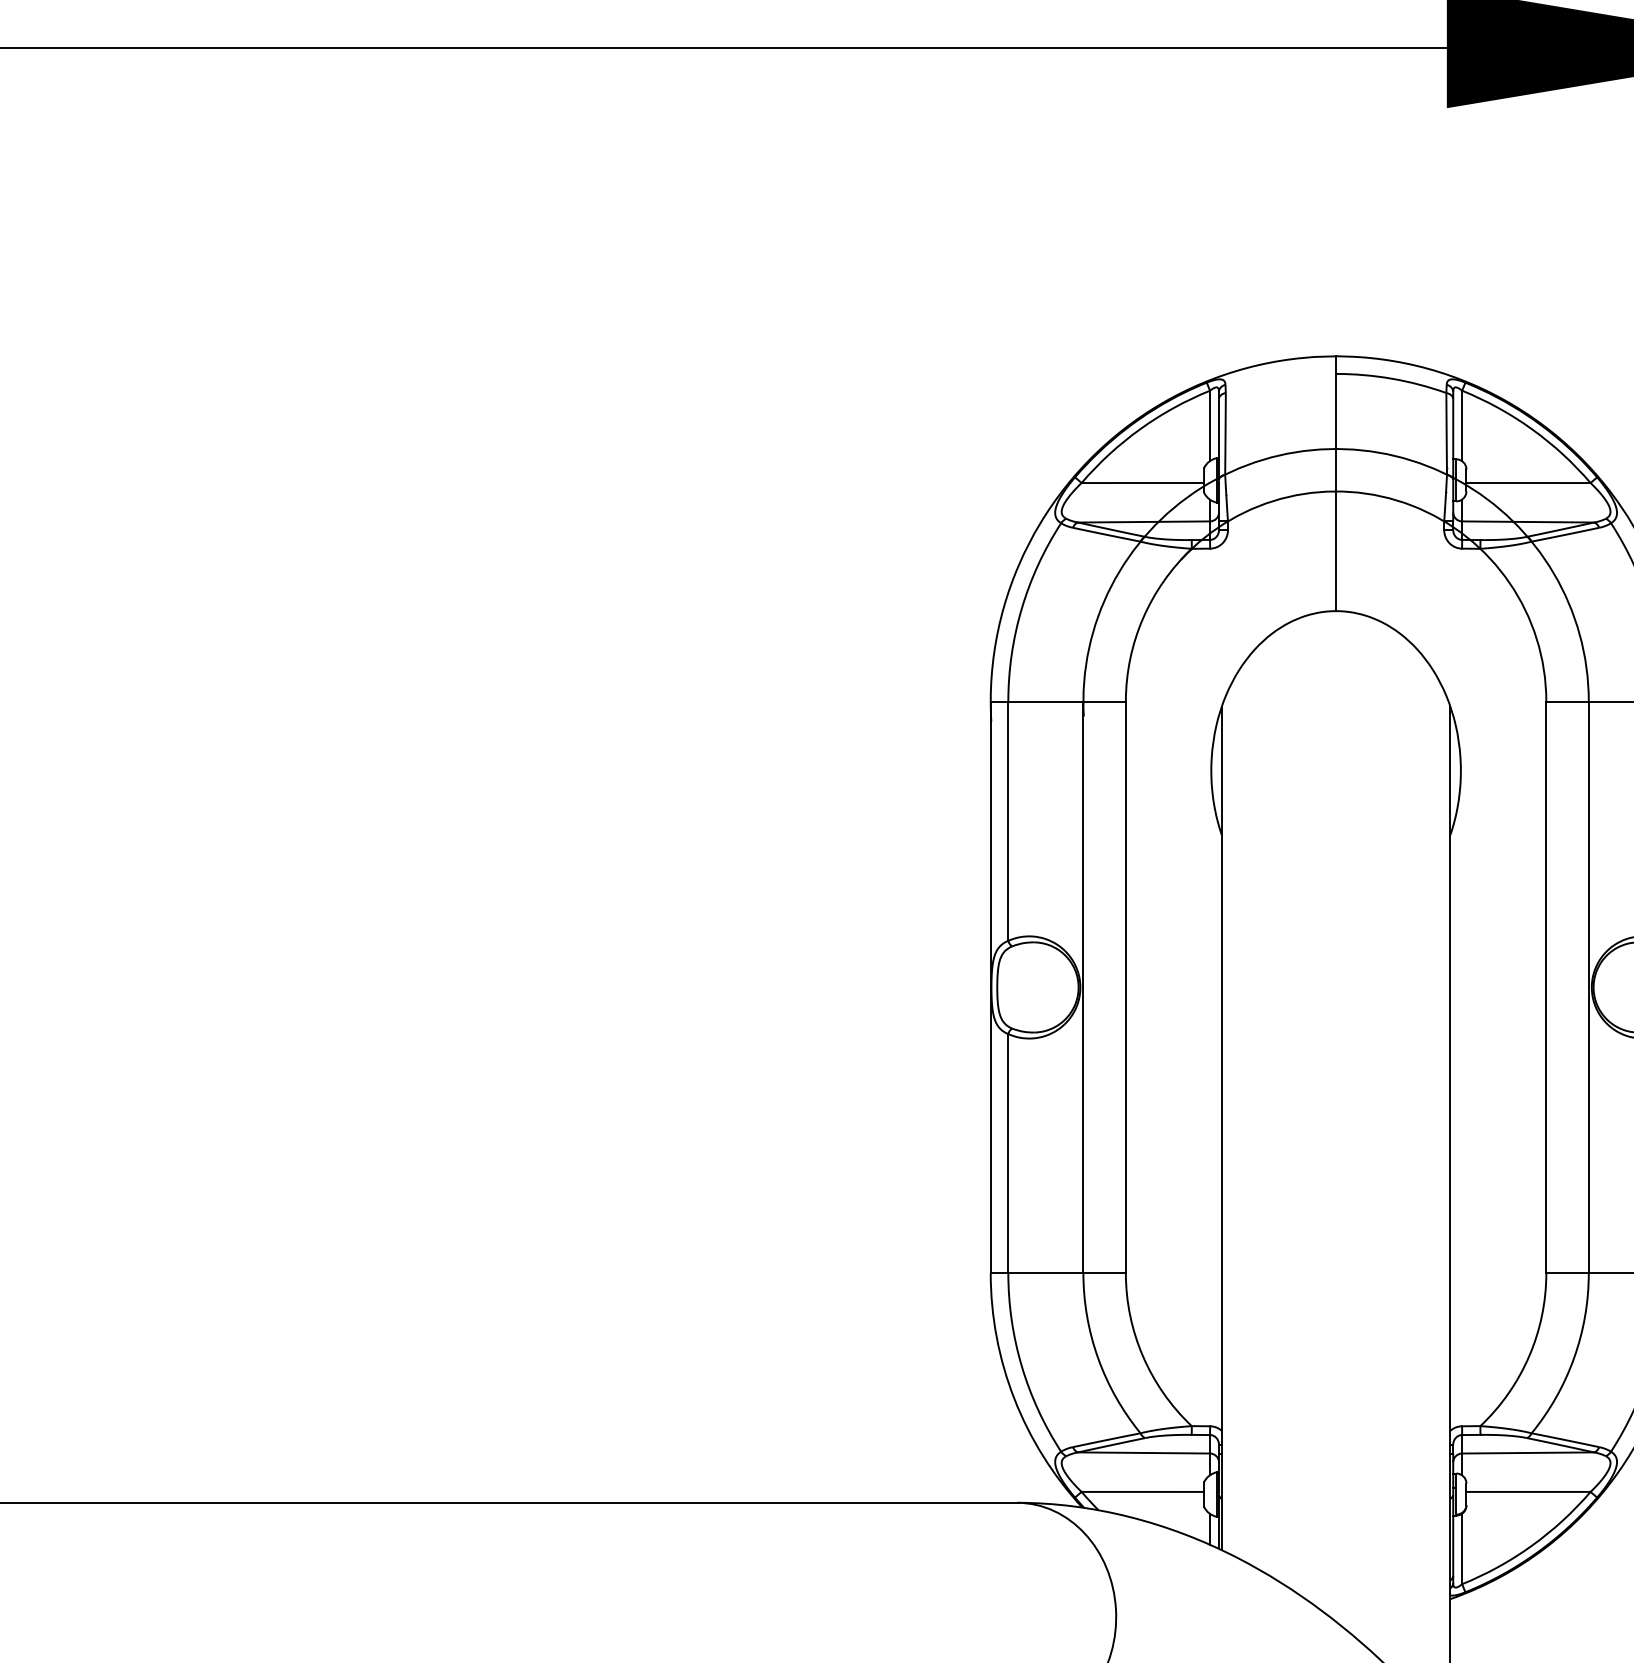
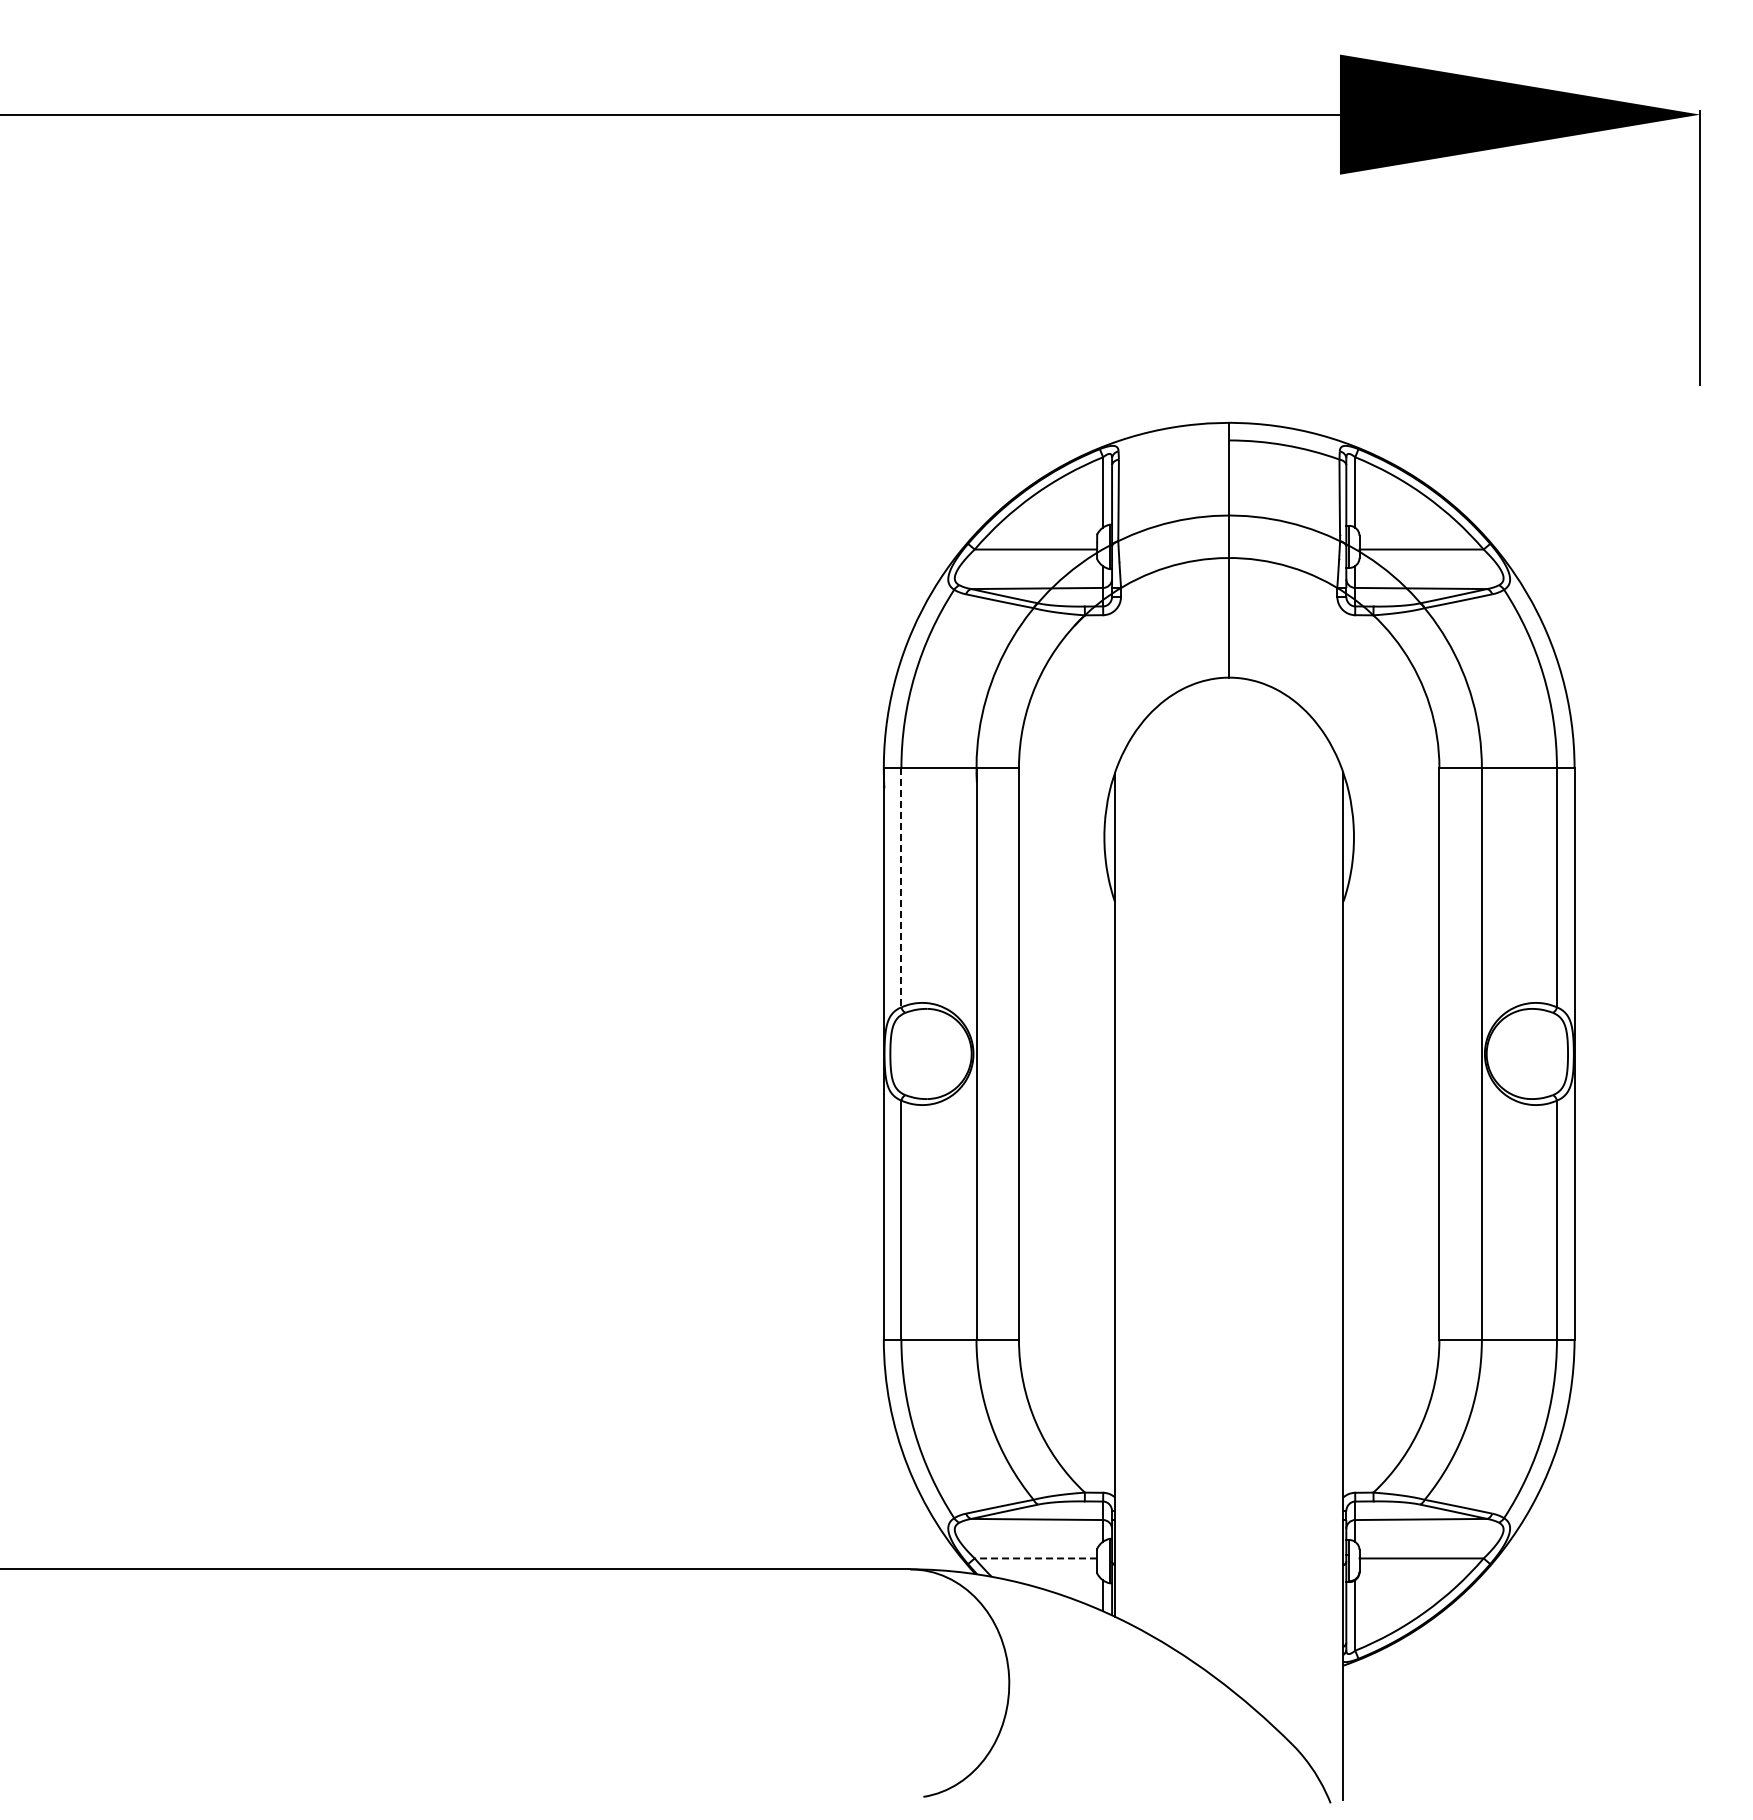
line: (1008, 820) -> (901, 887), solid -> dashed
line: (1142, 1491) -> (1035, 1558), solid -> dashed

